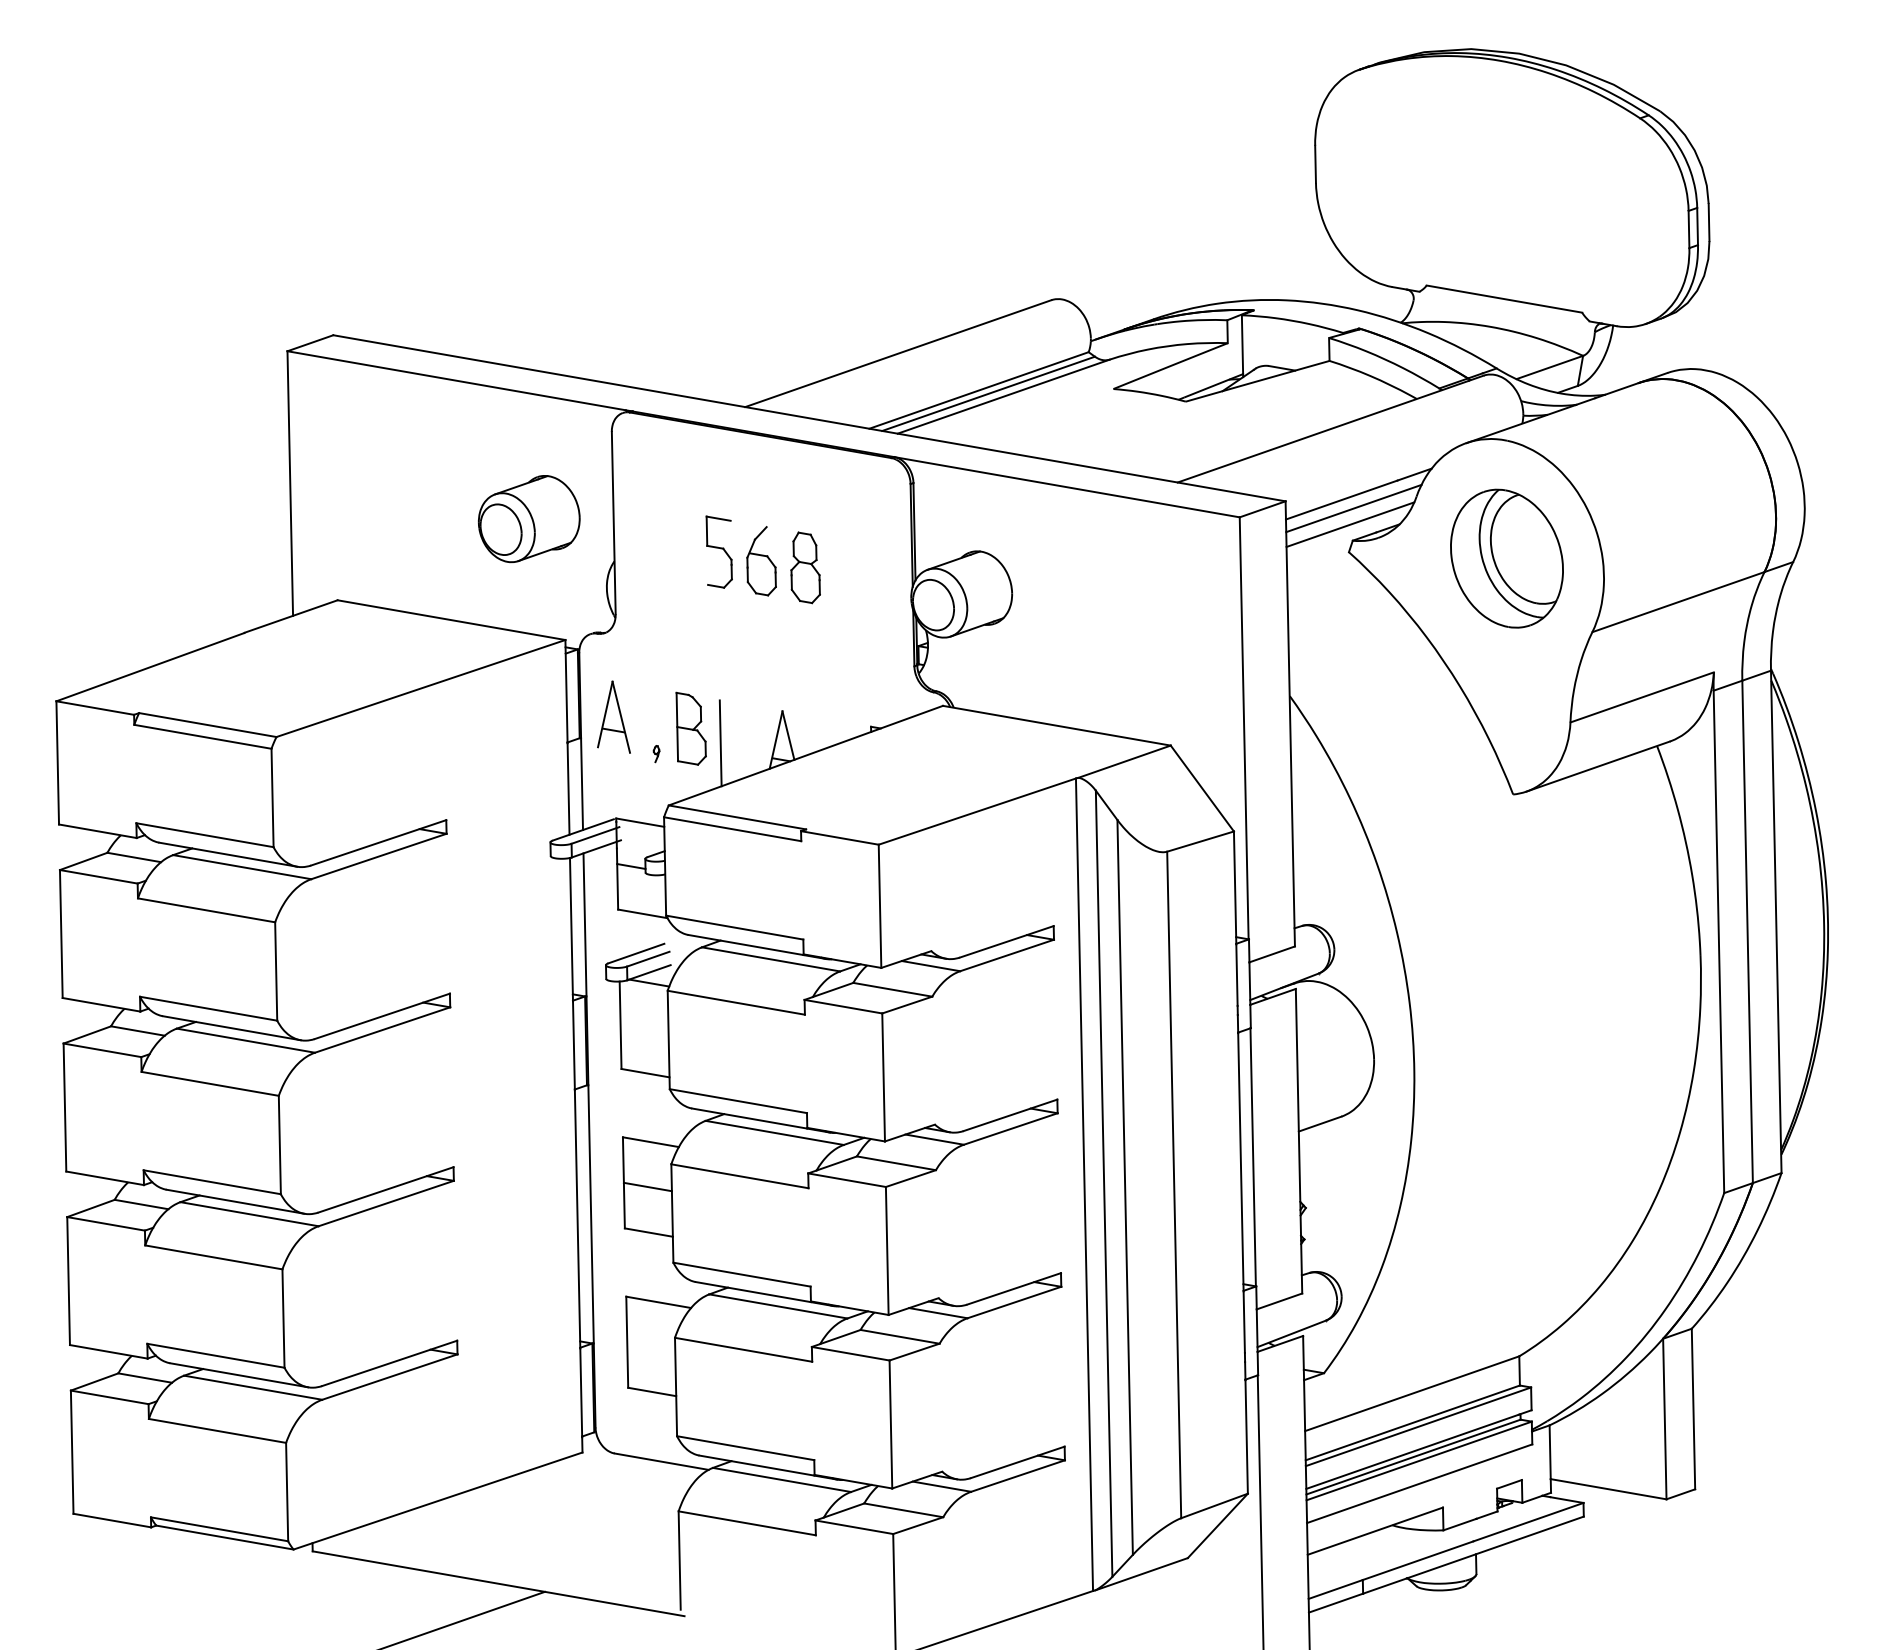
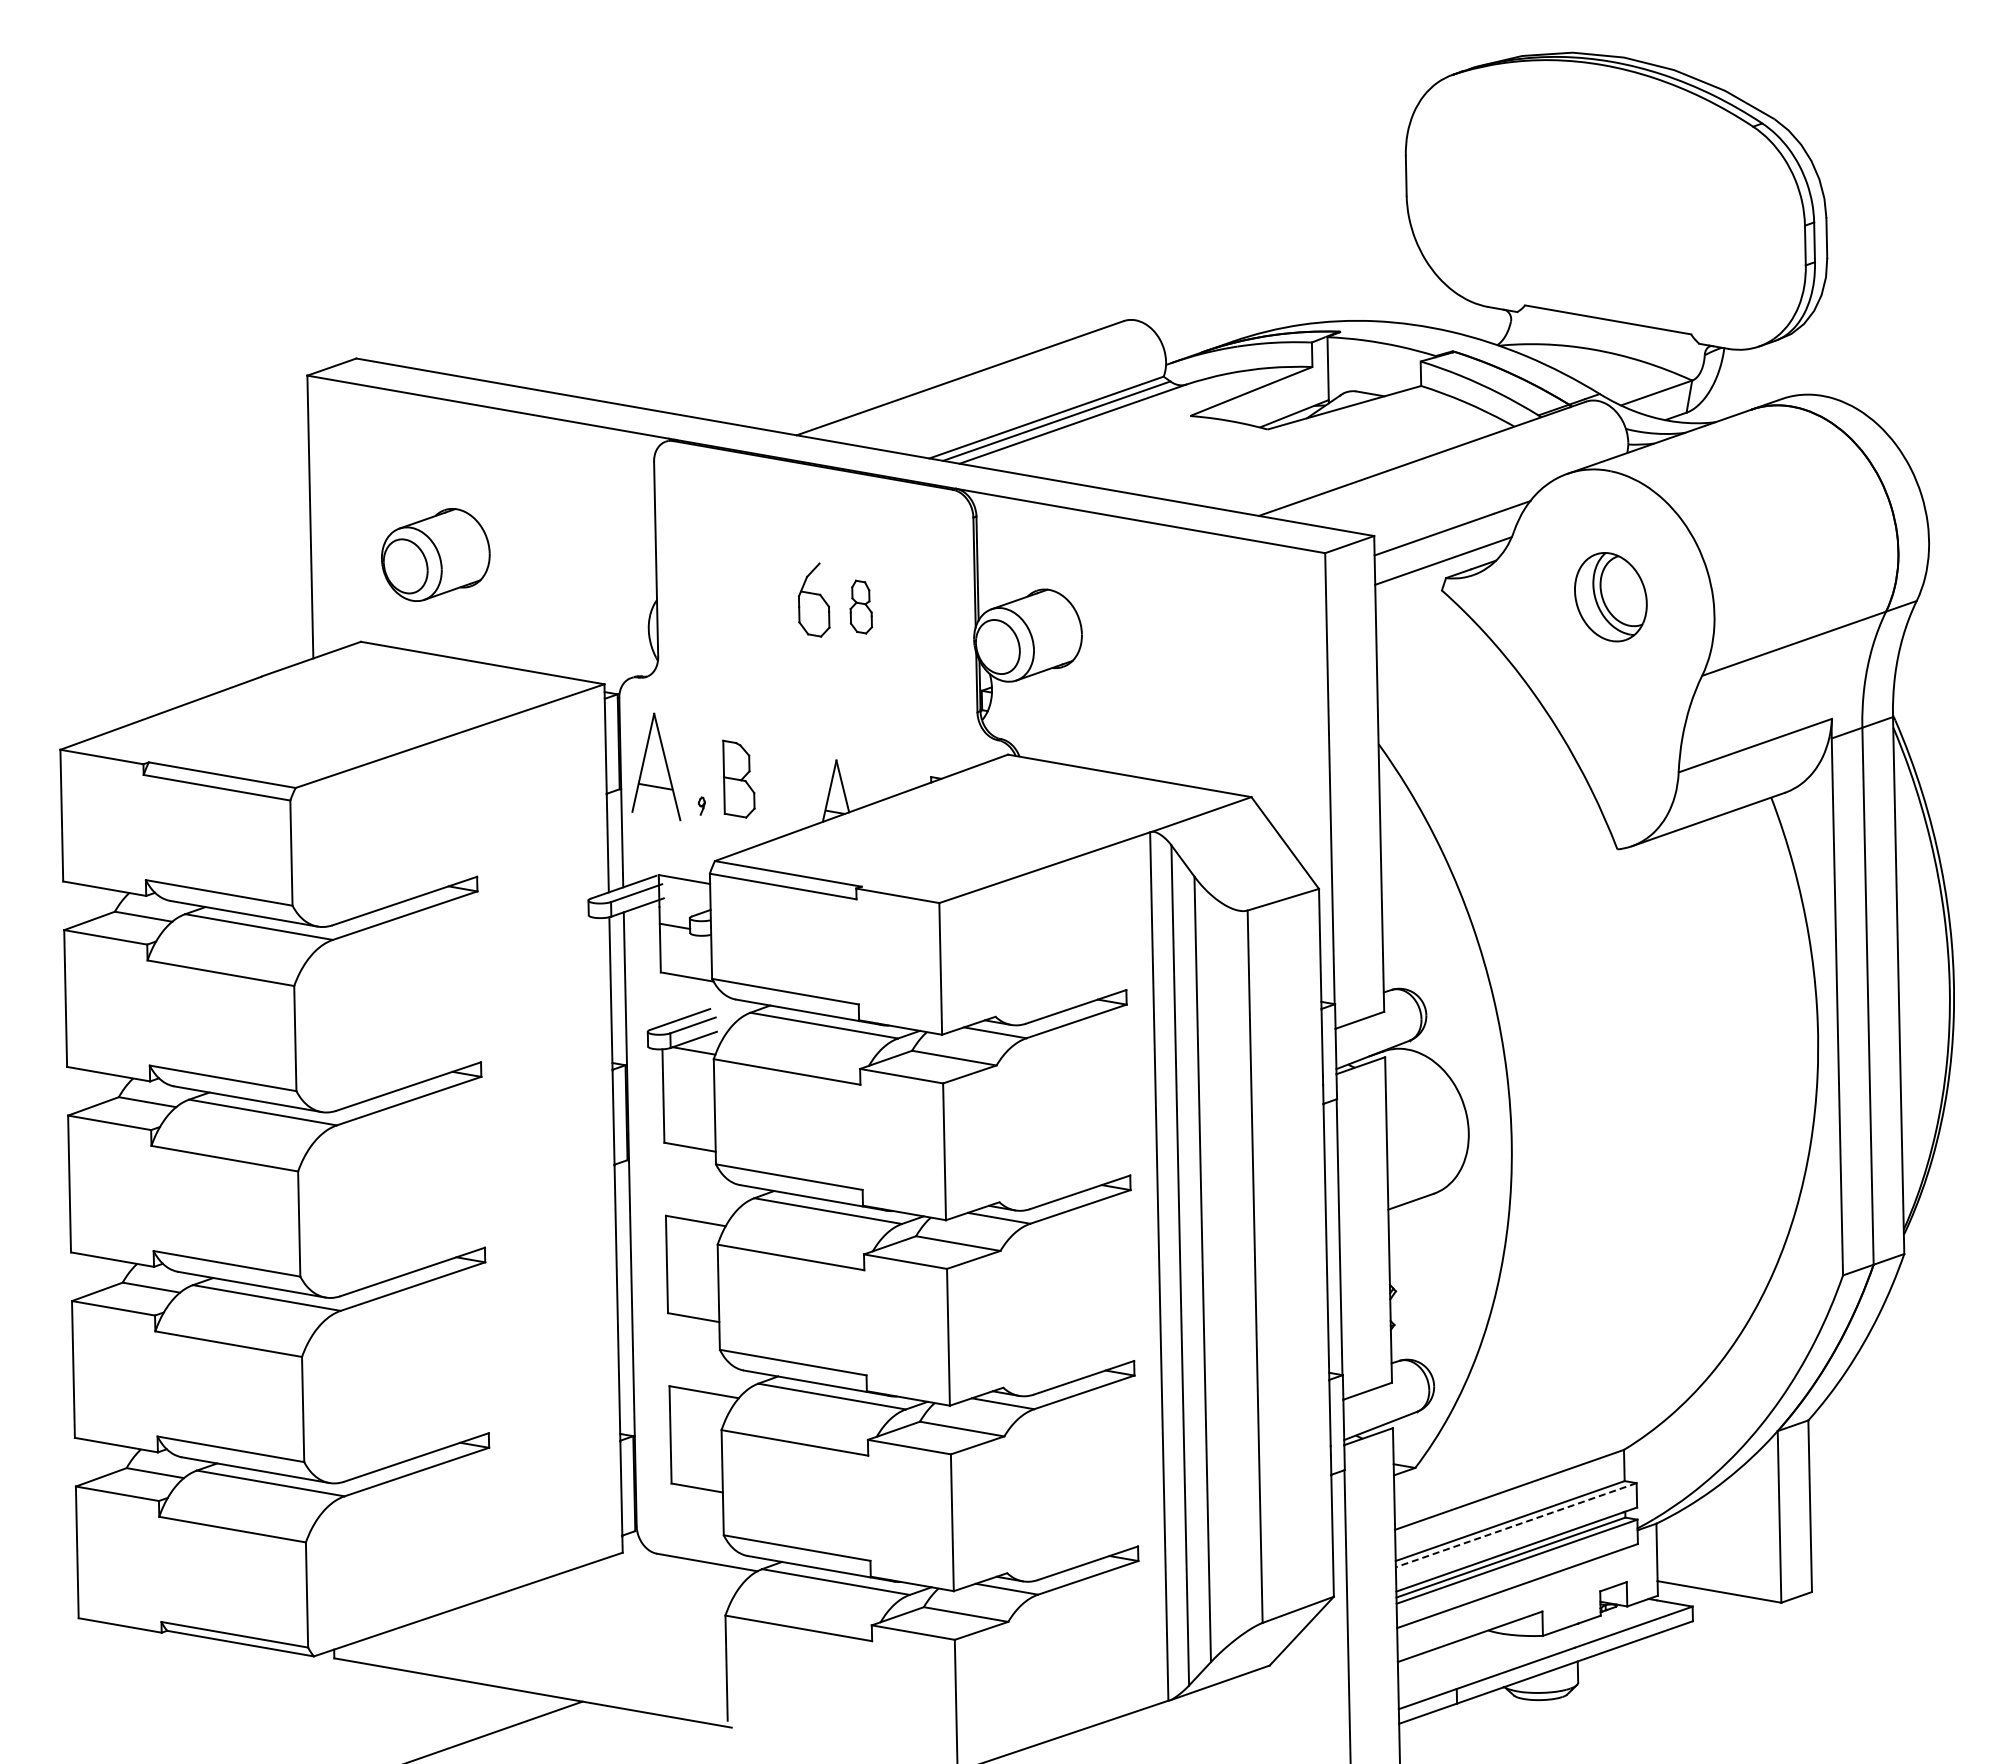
line: (1353, 508) -> (1446, 543), removed
part: (528, 518) -> (435, 554), moved
part: (718, 552) -> (768, 590), removed
part: (1506, 557) -> (1610, 596), size x0.6
part: (805, 567) -> (861, 606), size x0.7
part: (614, 716) -> (656, 766), size x1.4
line: (720, 743) -> (770, 794), removed
line: (647, 1186) -> (692, 1268), removed
line: (1418, 1427) -> (1516, 1525), solid -> dashed

